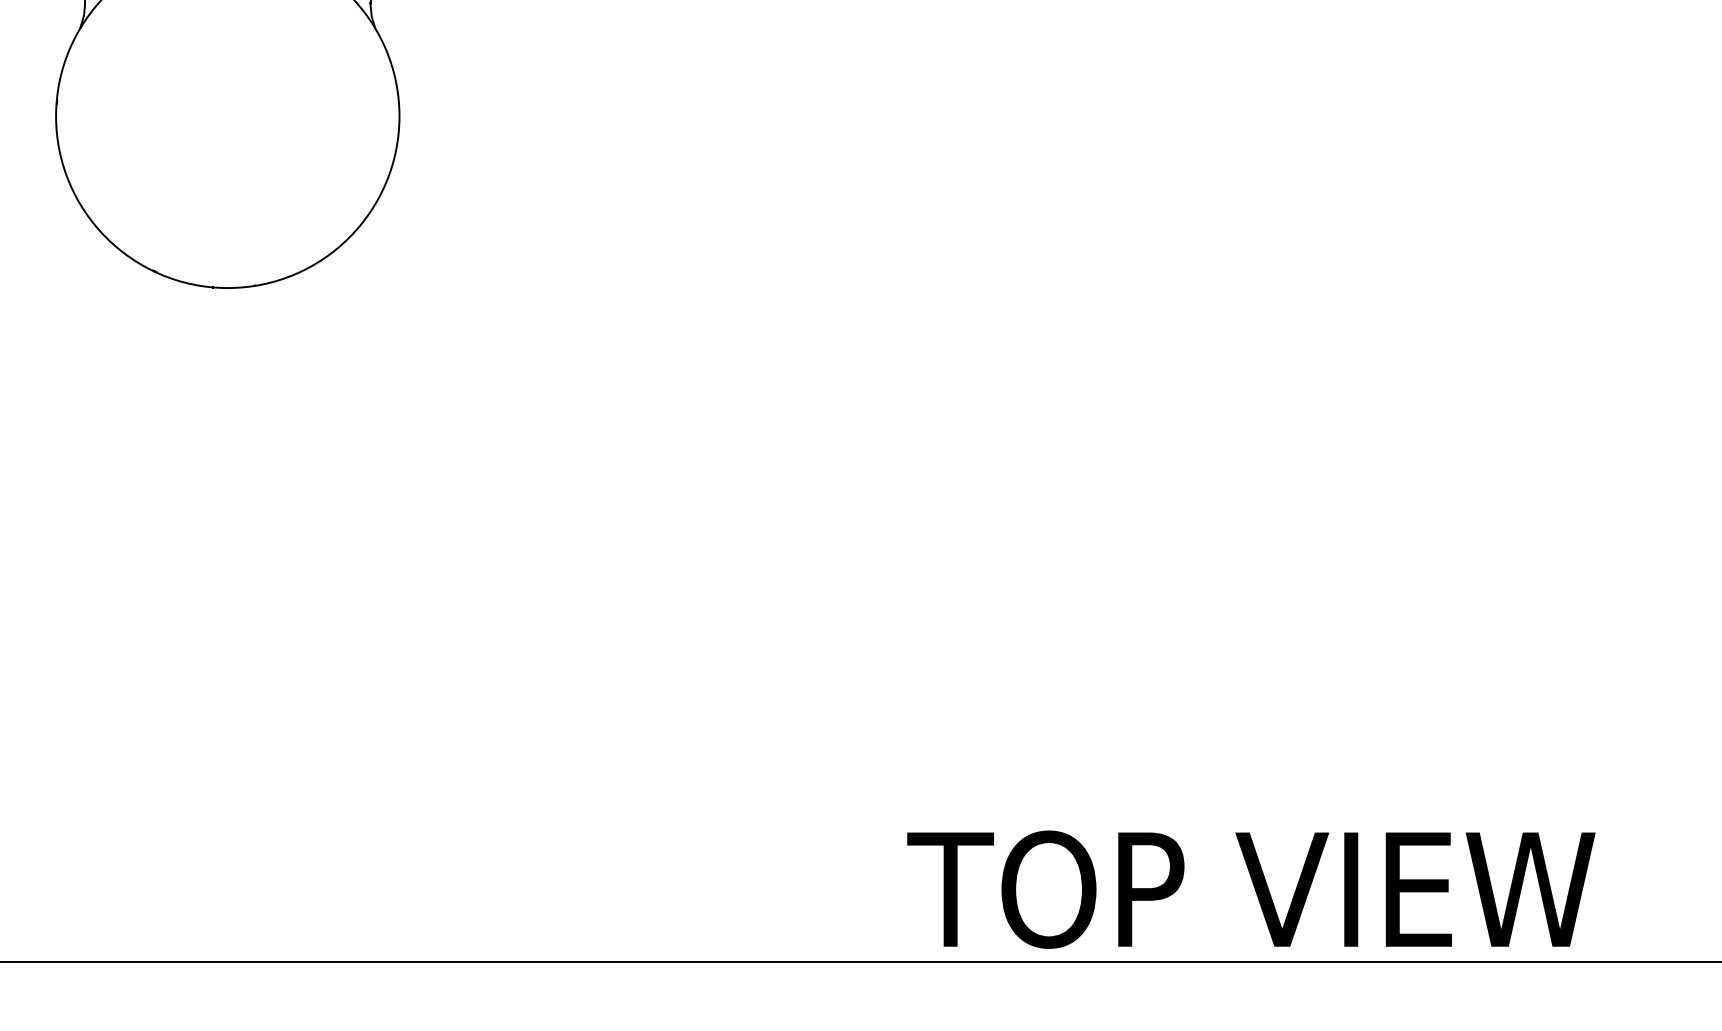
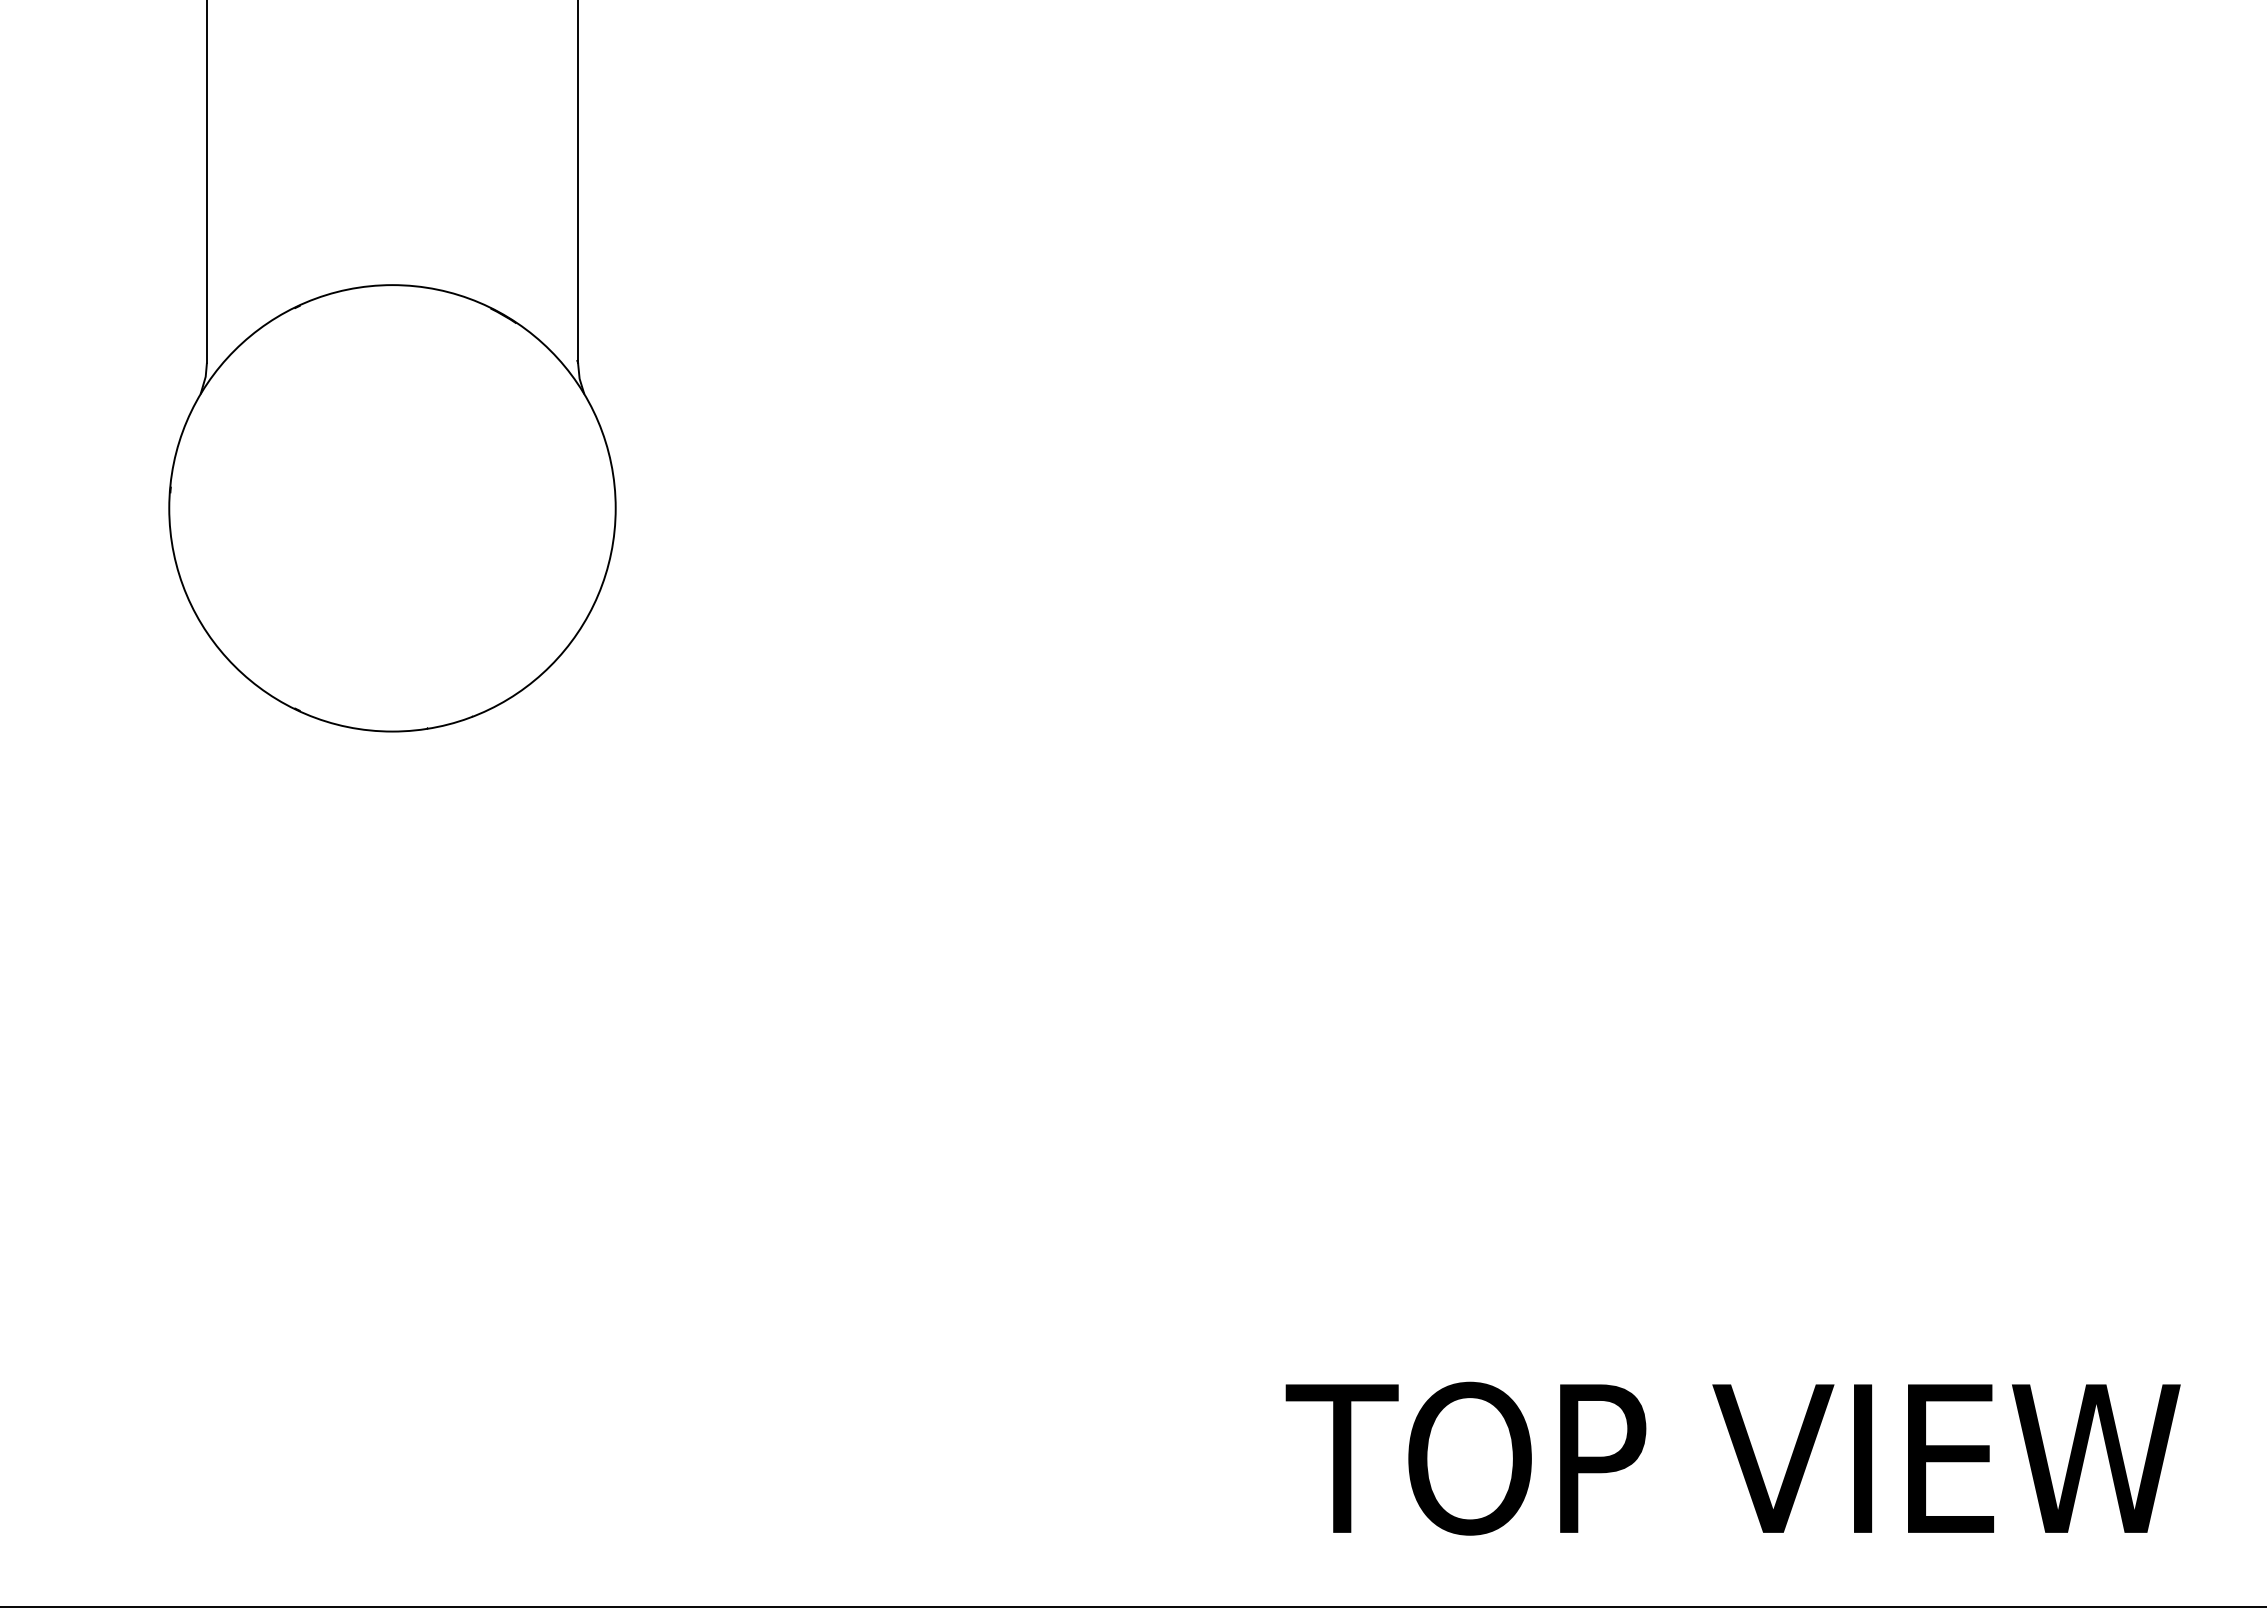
text: (1250, 889) -> (1732, 1458), moved

